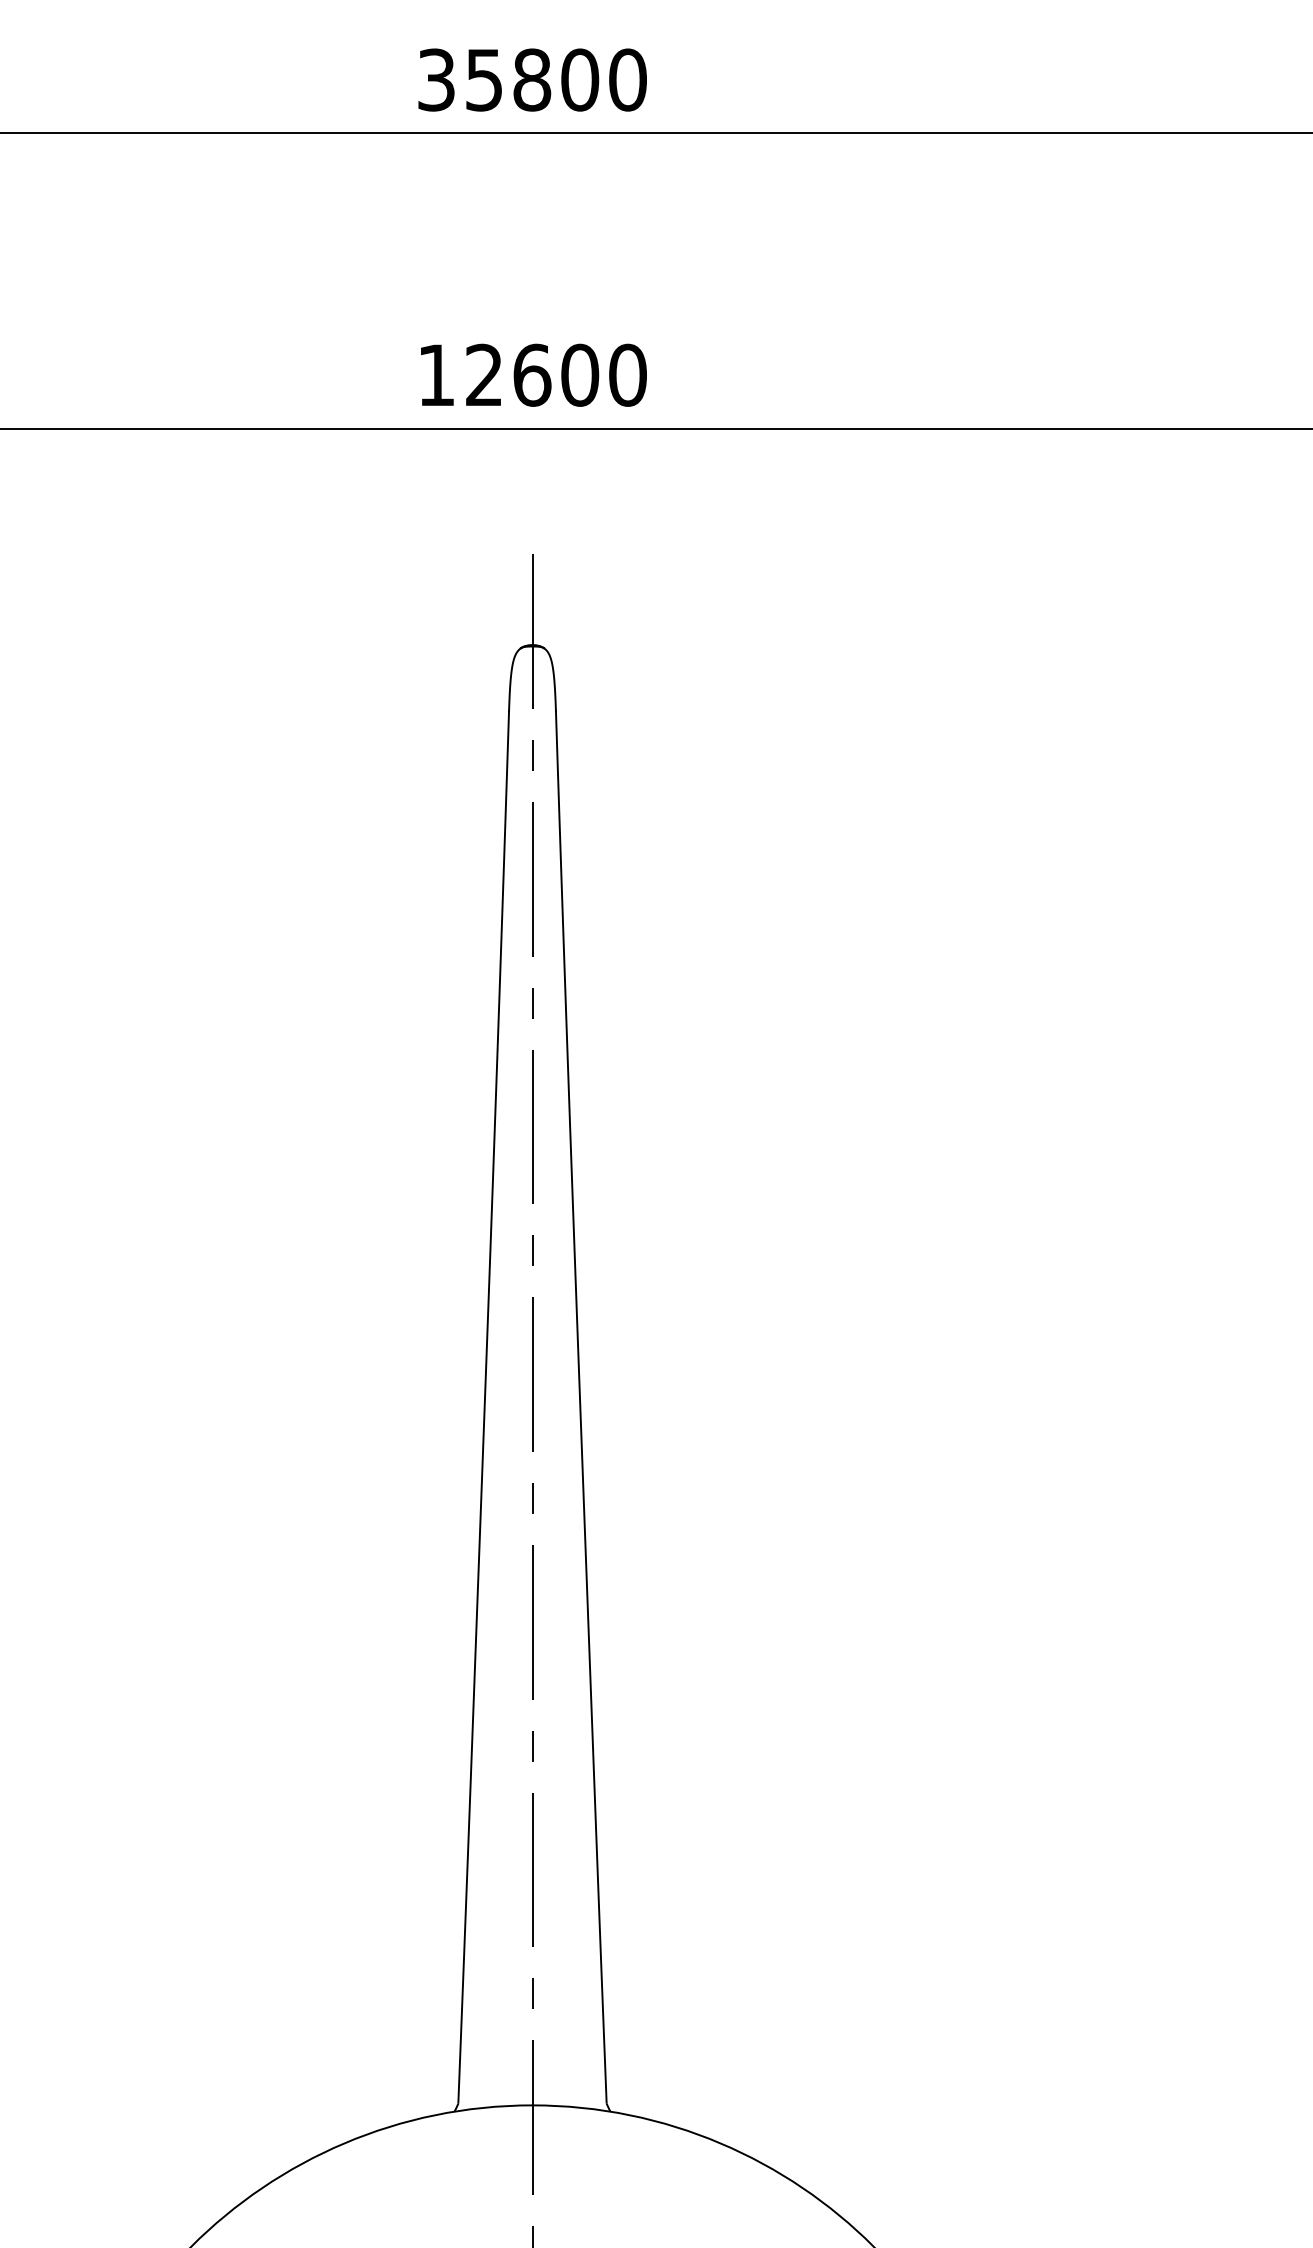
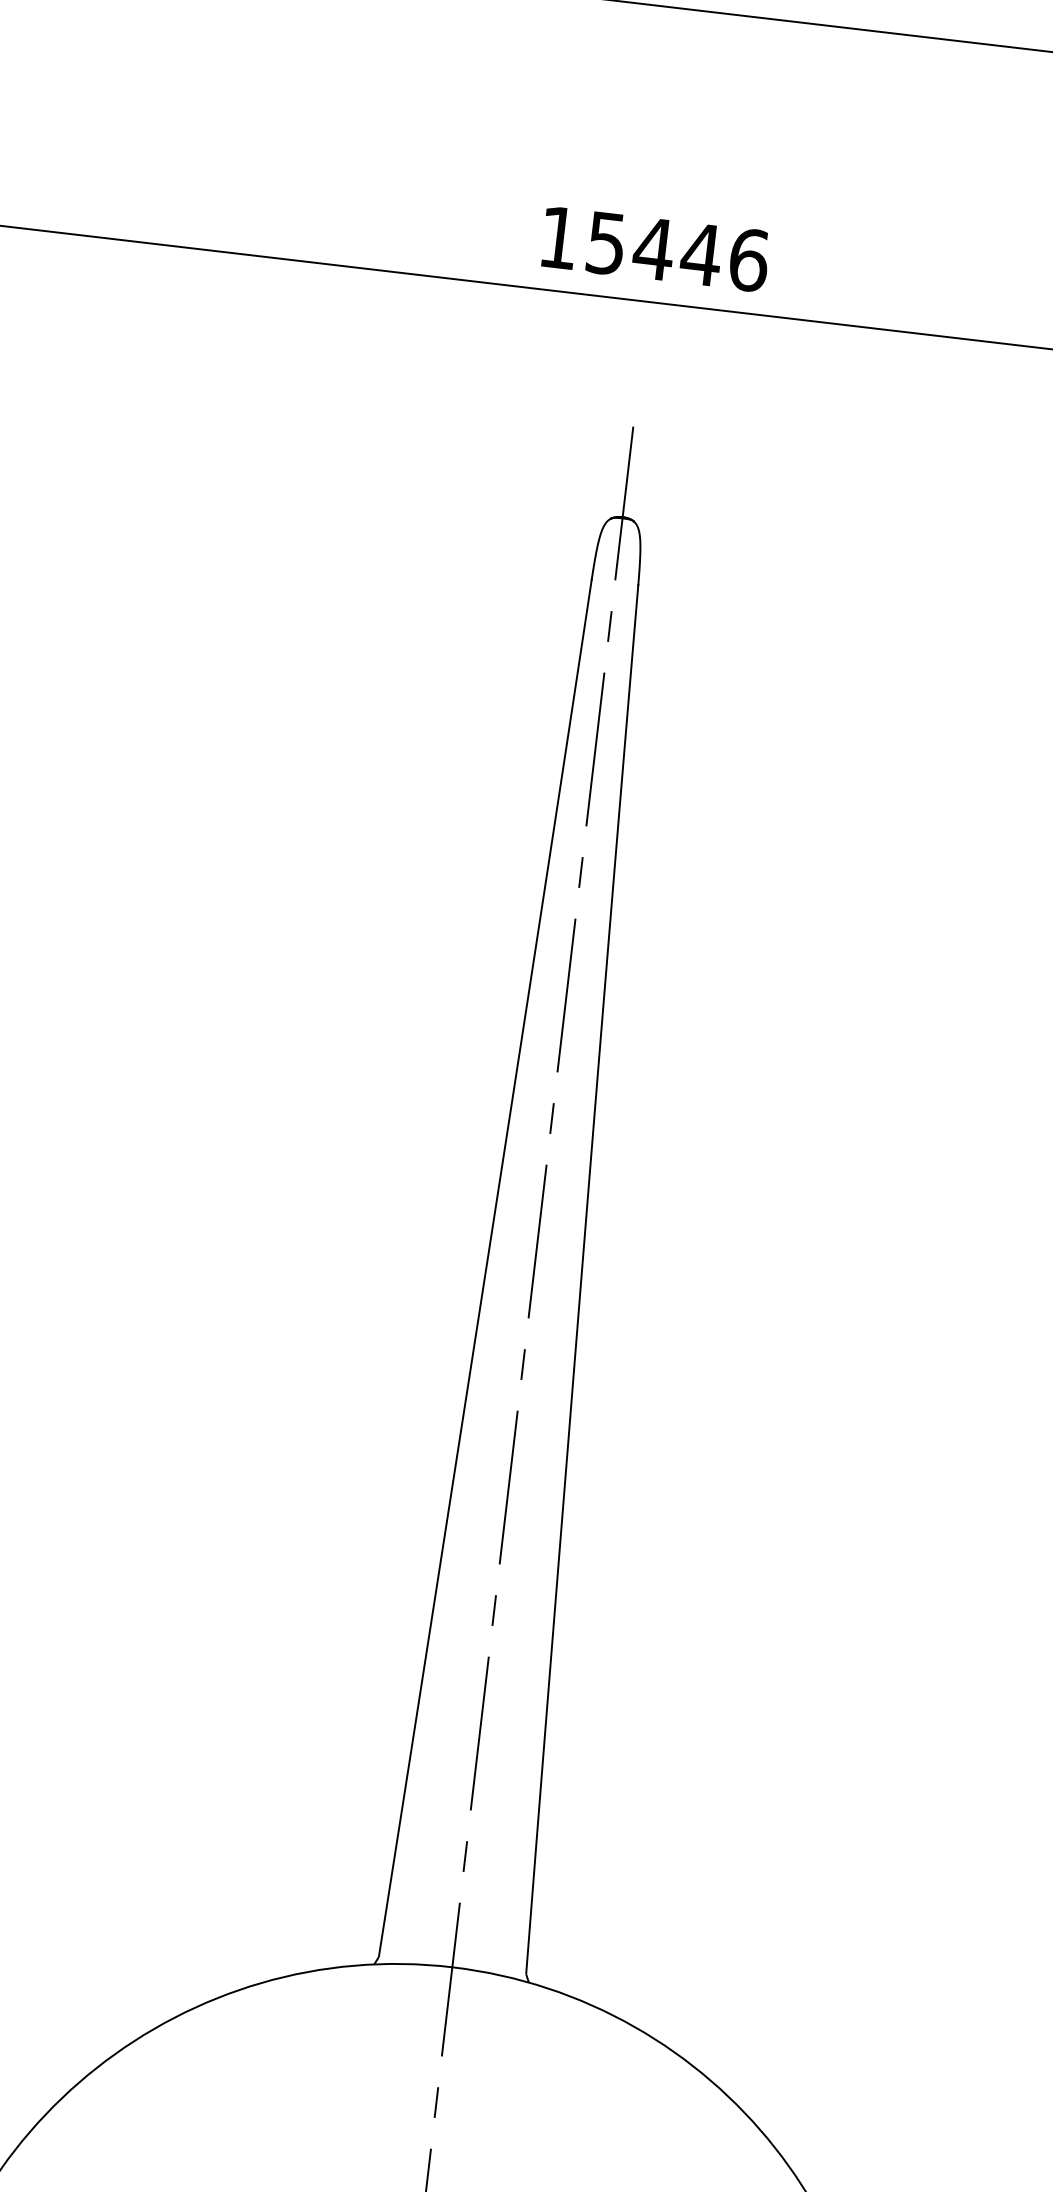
text: (556, 374) -> (678, 251), 12600 -> 15446

